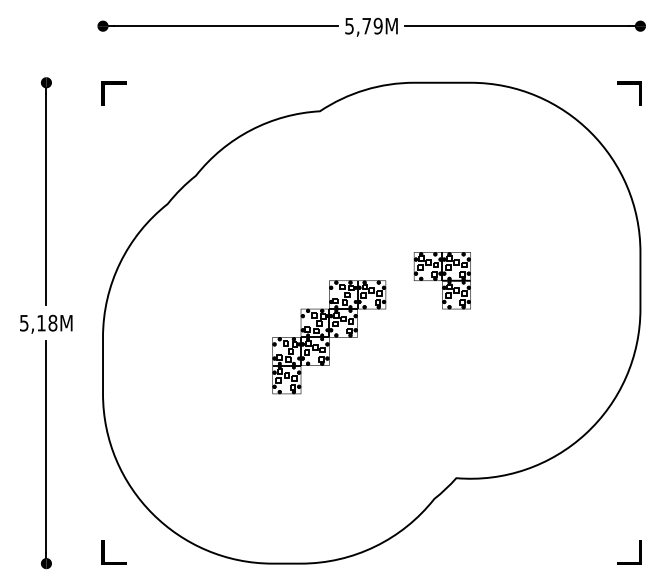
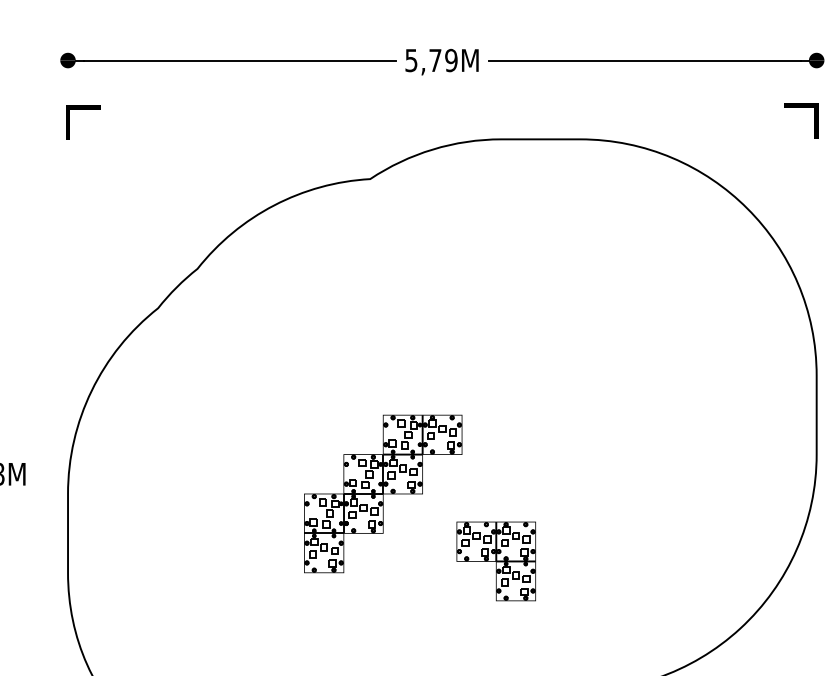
line: (113, 84) -> (82, 109), moved
line: (629, 84) -> (801, 108), moved
part: (441, 280) -> (494, 561), moved

